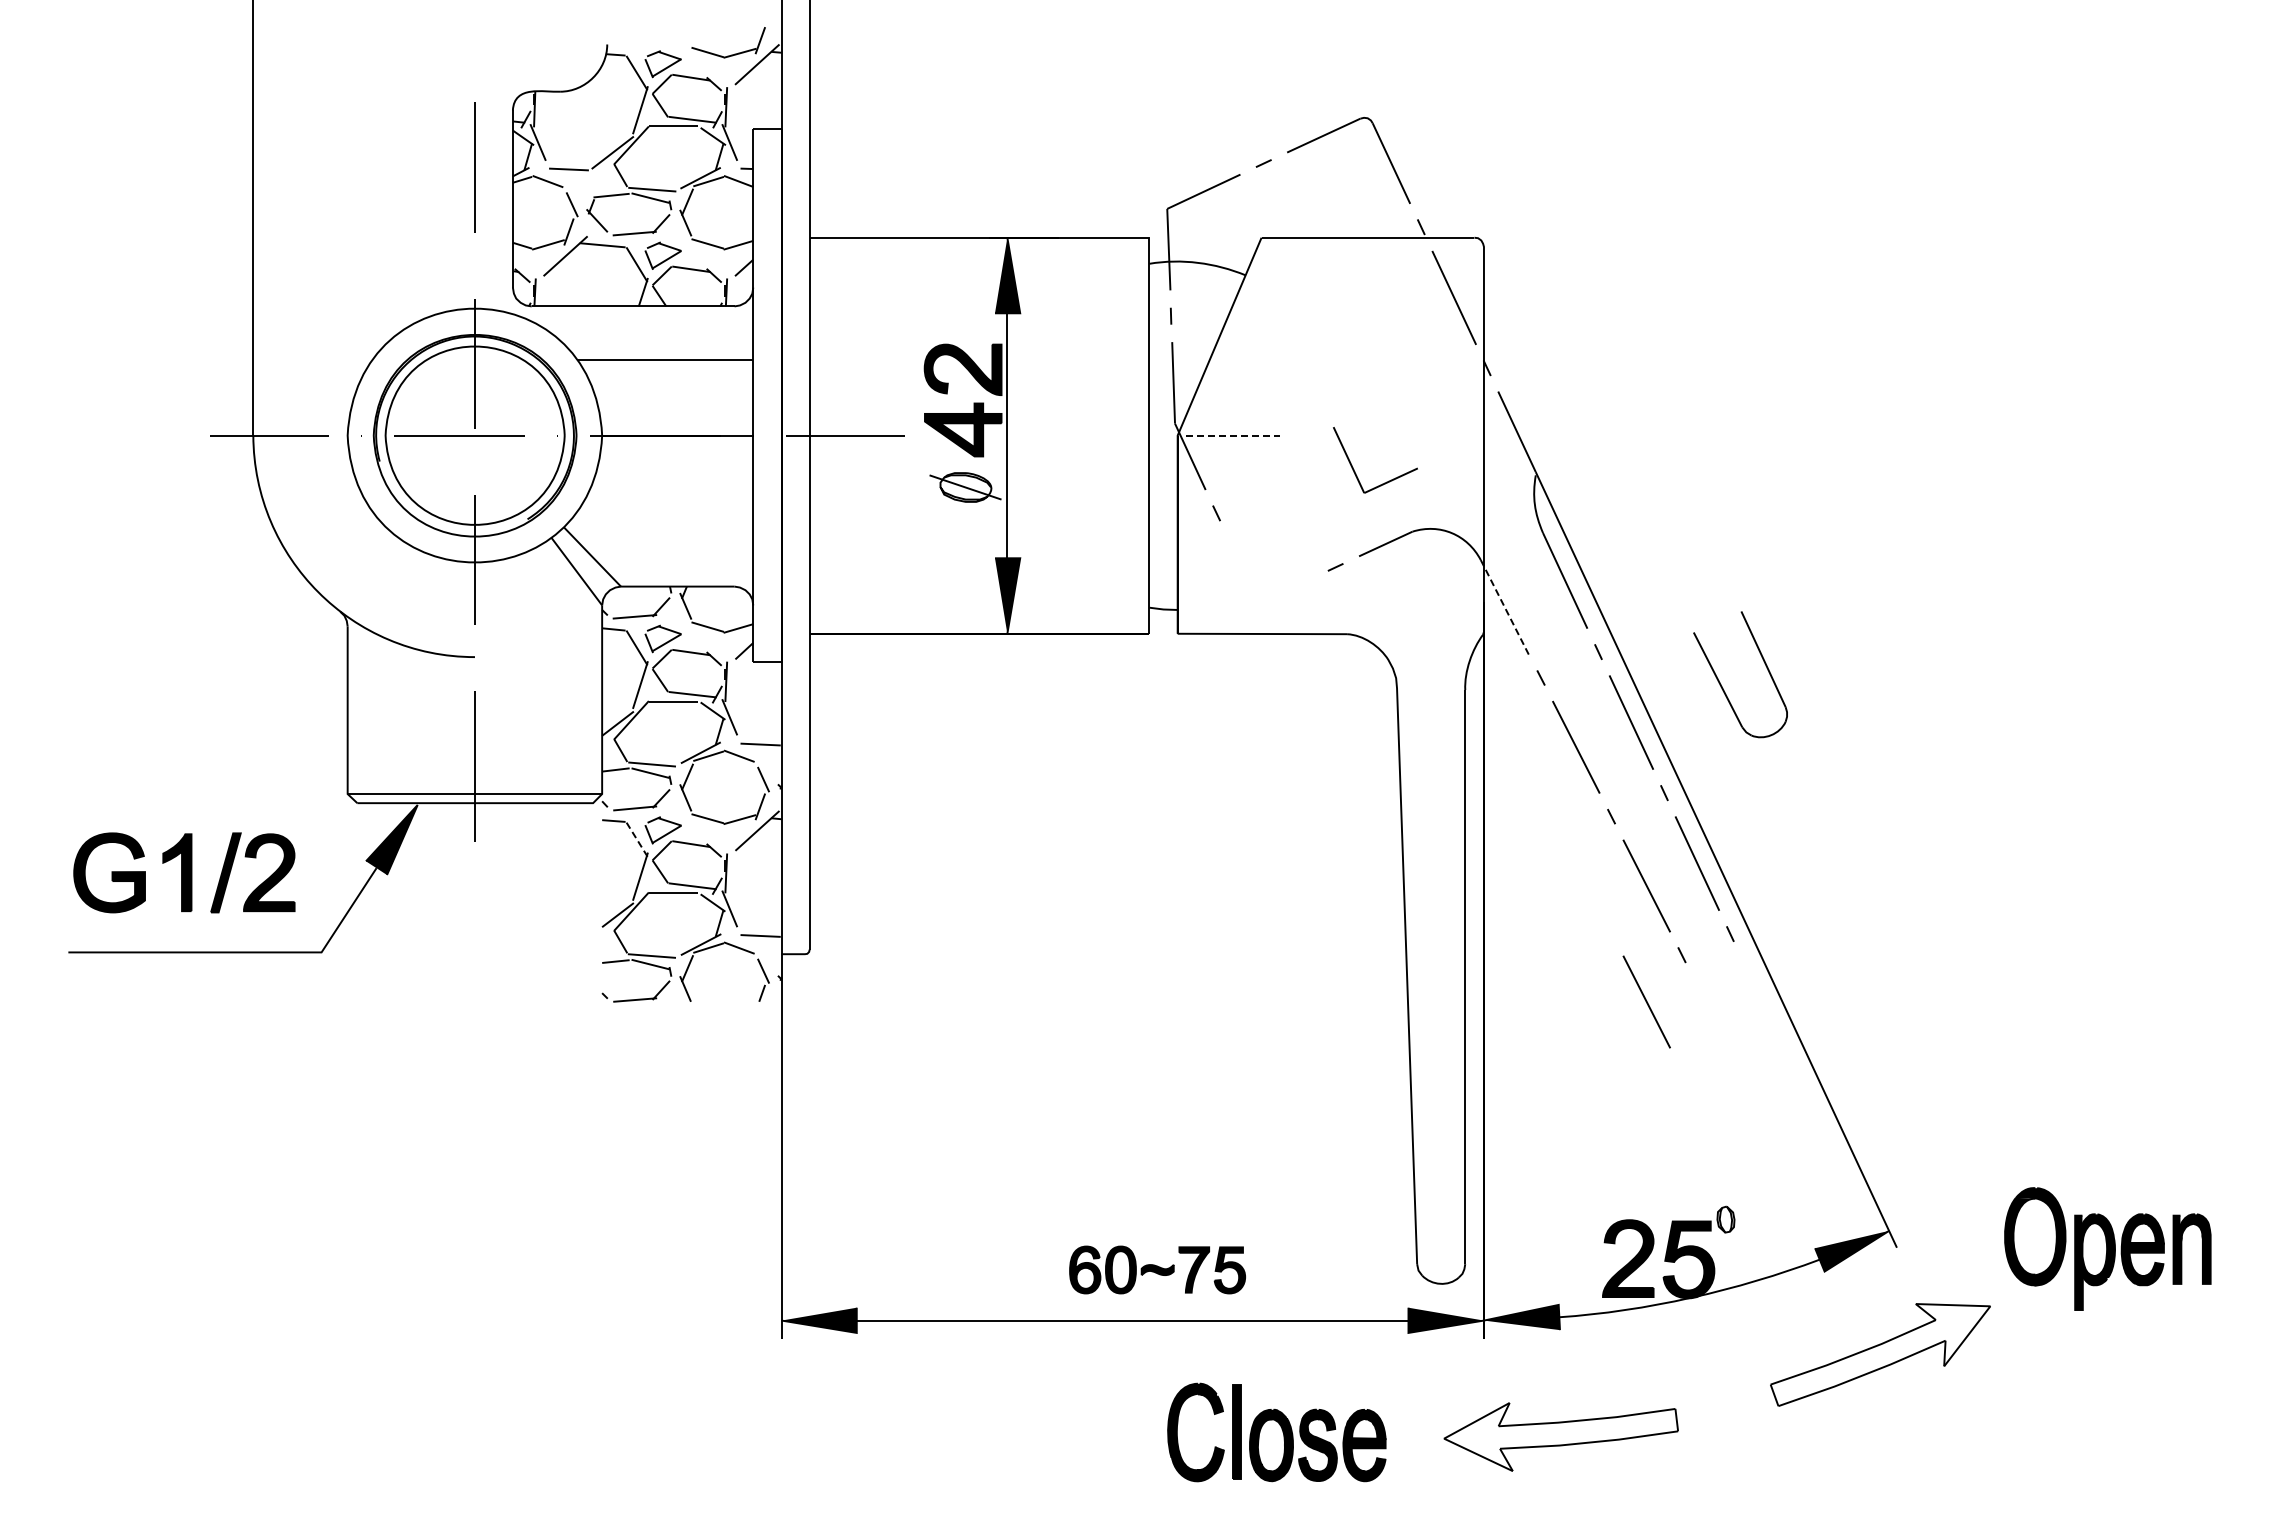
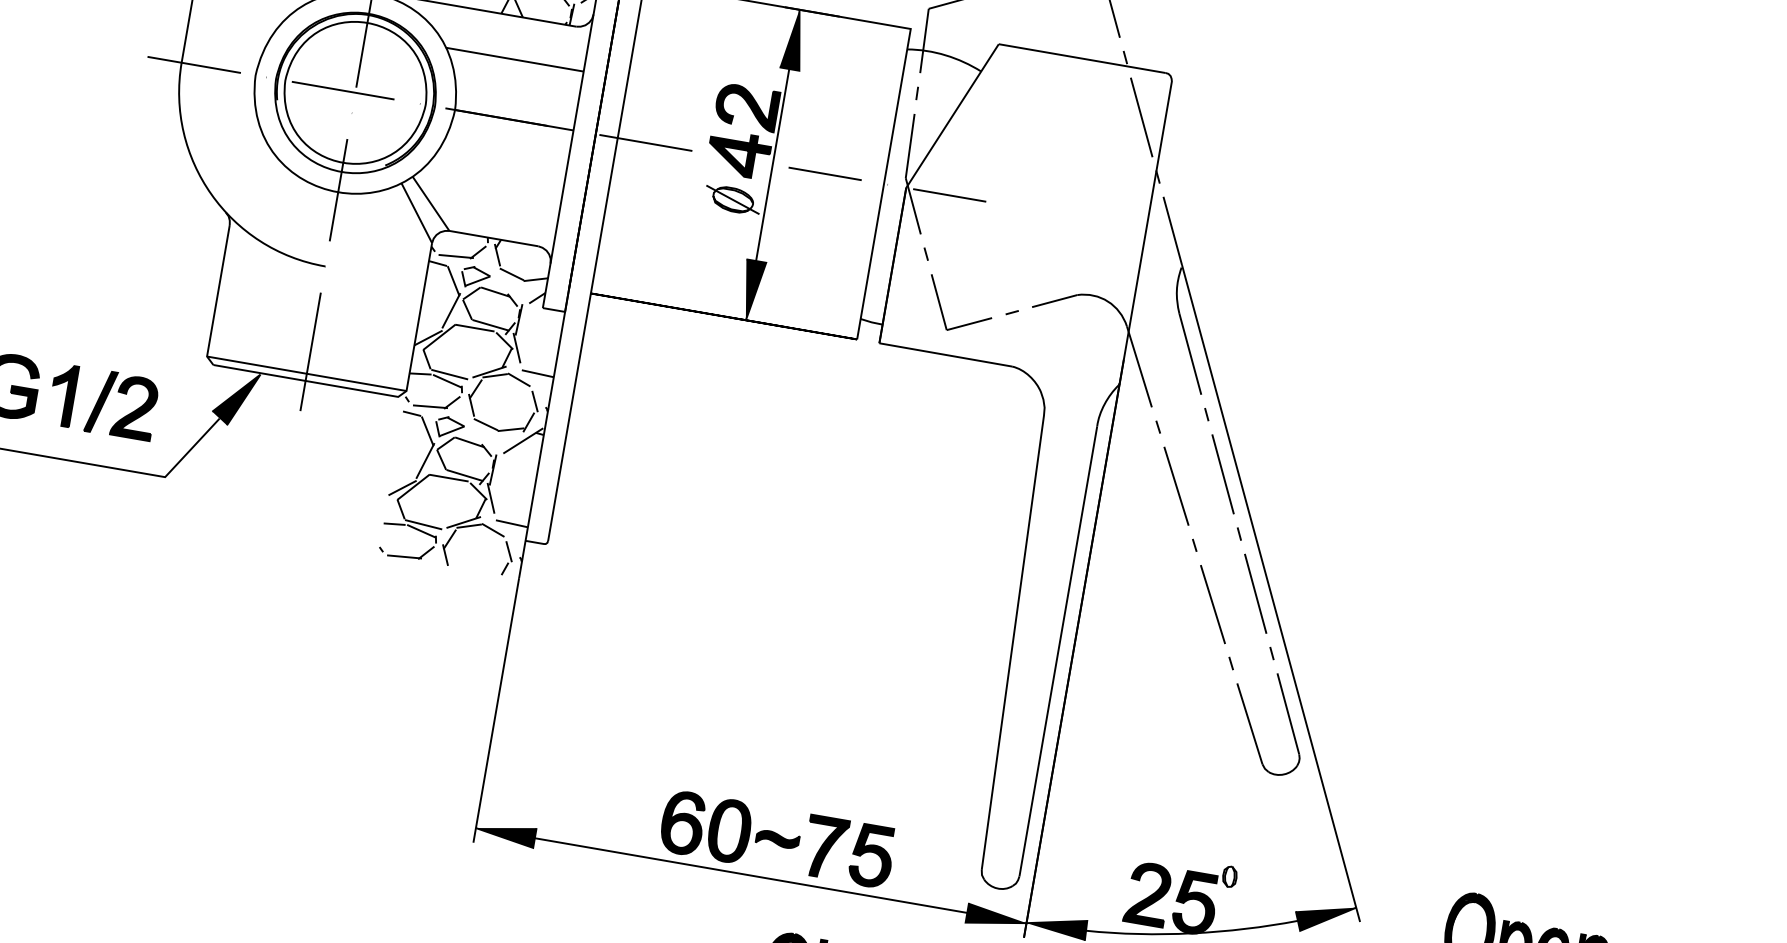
line: (1074, 435) -> (825, 173), added
line: (1233, 435) -> (950, 195), dashed -> solid
part: (1355, 471) -> (942, 312), moved
line: (1505, 607) -> (1139, 367), dashed -> solid
part: (1721, 684) -> (1251, 727), moved
line: (636, 839) -> (427, 431), dashed -> solid
line: (1646, 1001) -> (1197, 695), removed
part: (1157, 1269) -> (777, 838), size x1.67

